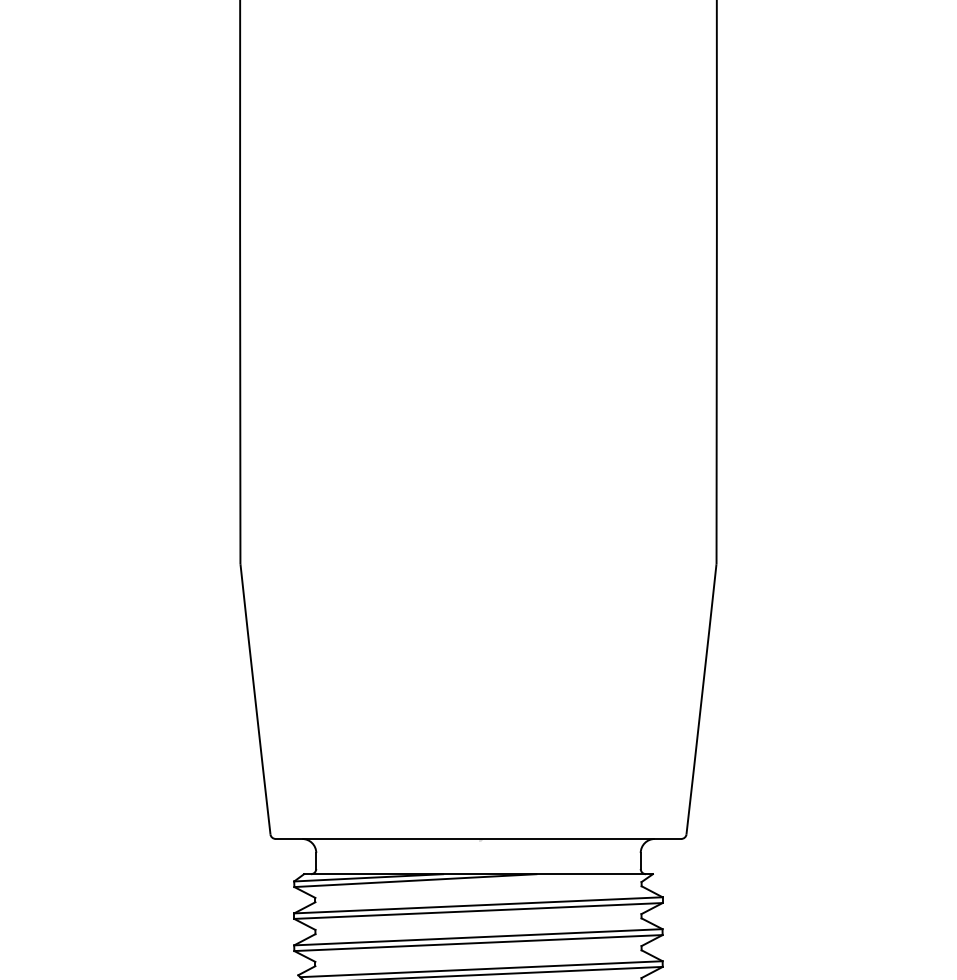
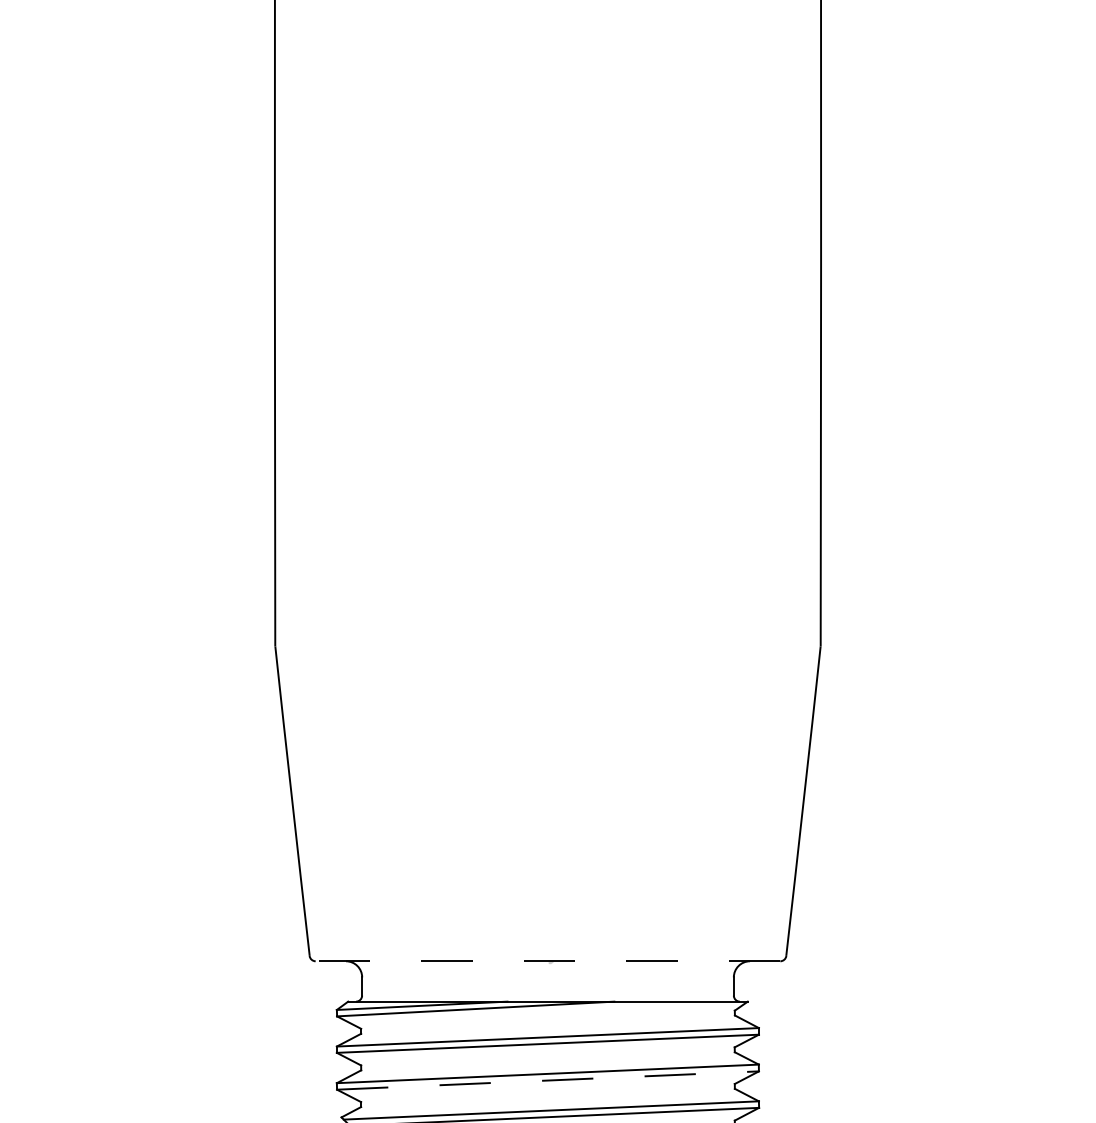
line: (478, 839) -> (547, 961), solid -> dashed
line: (478, 943) -> (548, 1080), solid -> dashed

